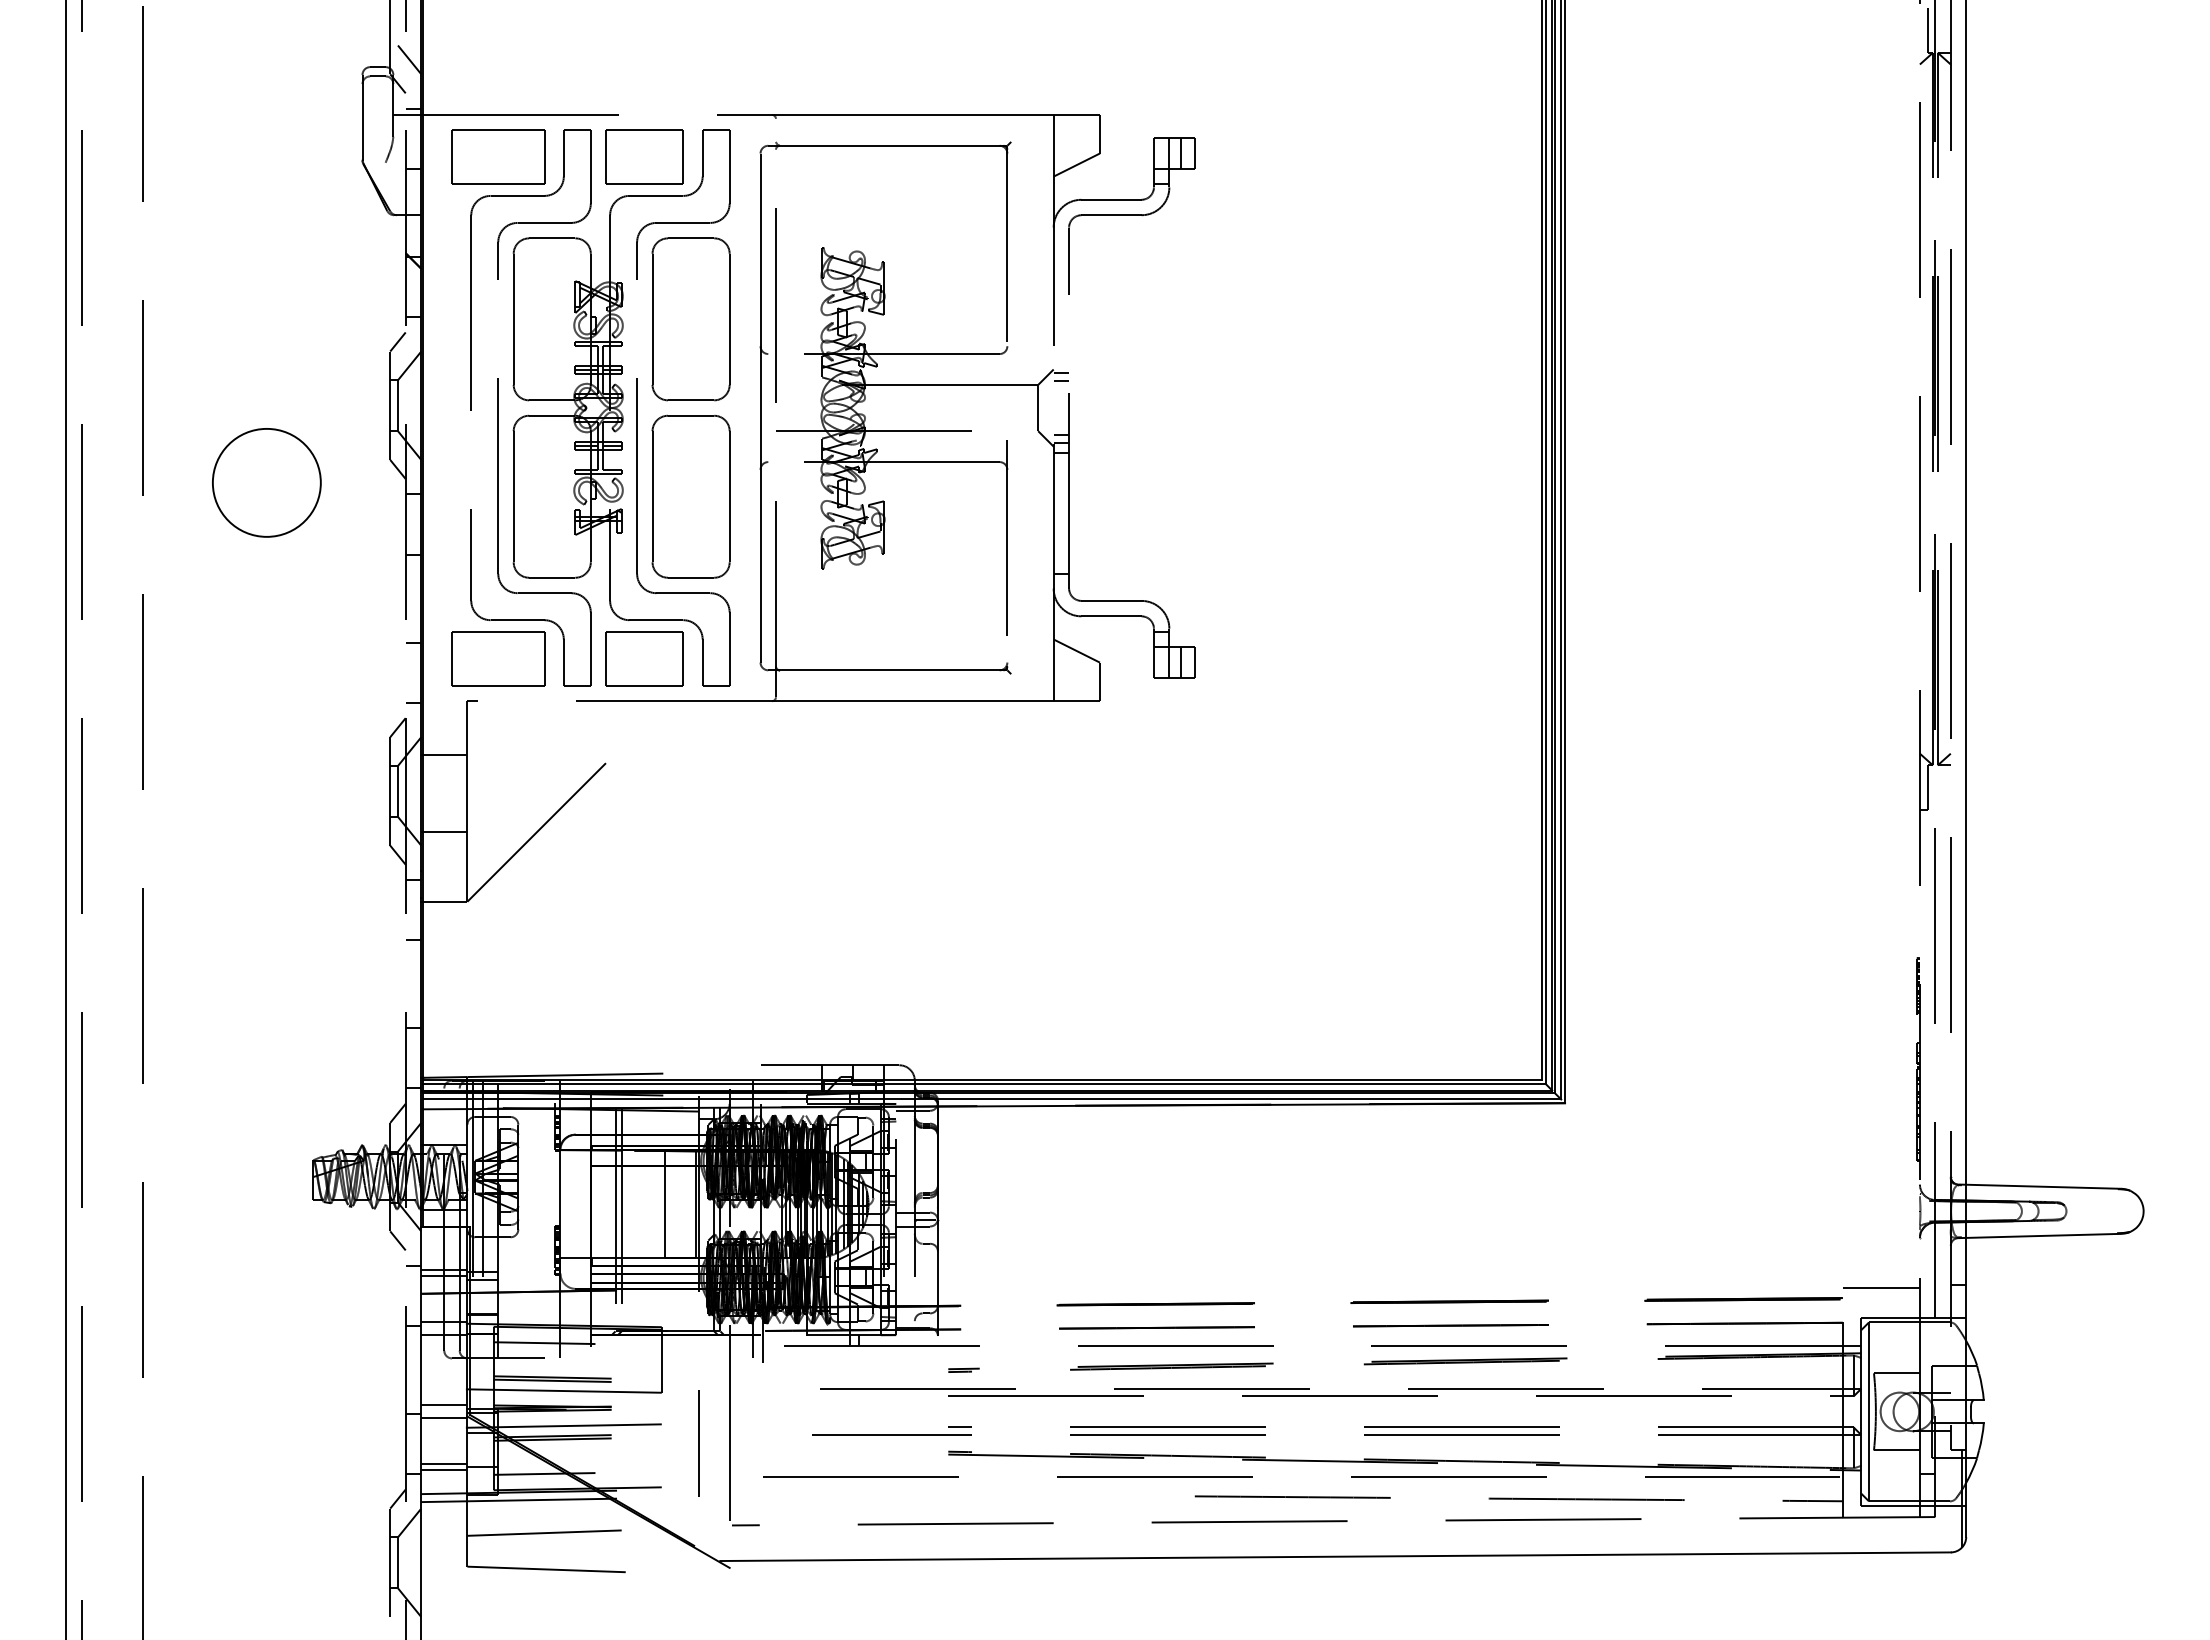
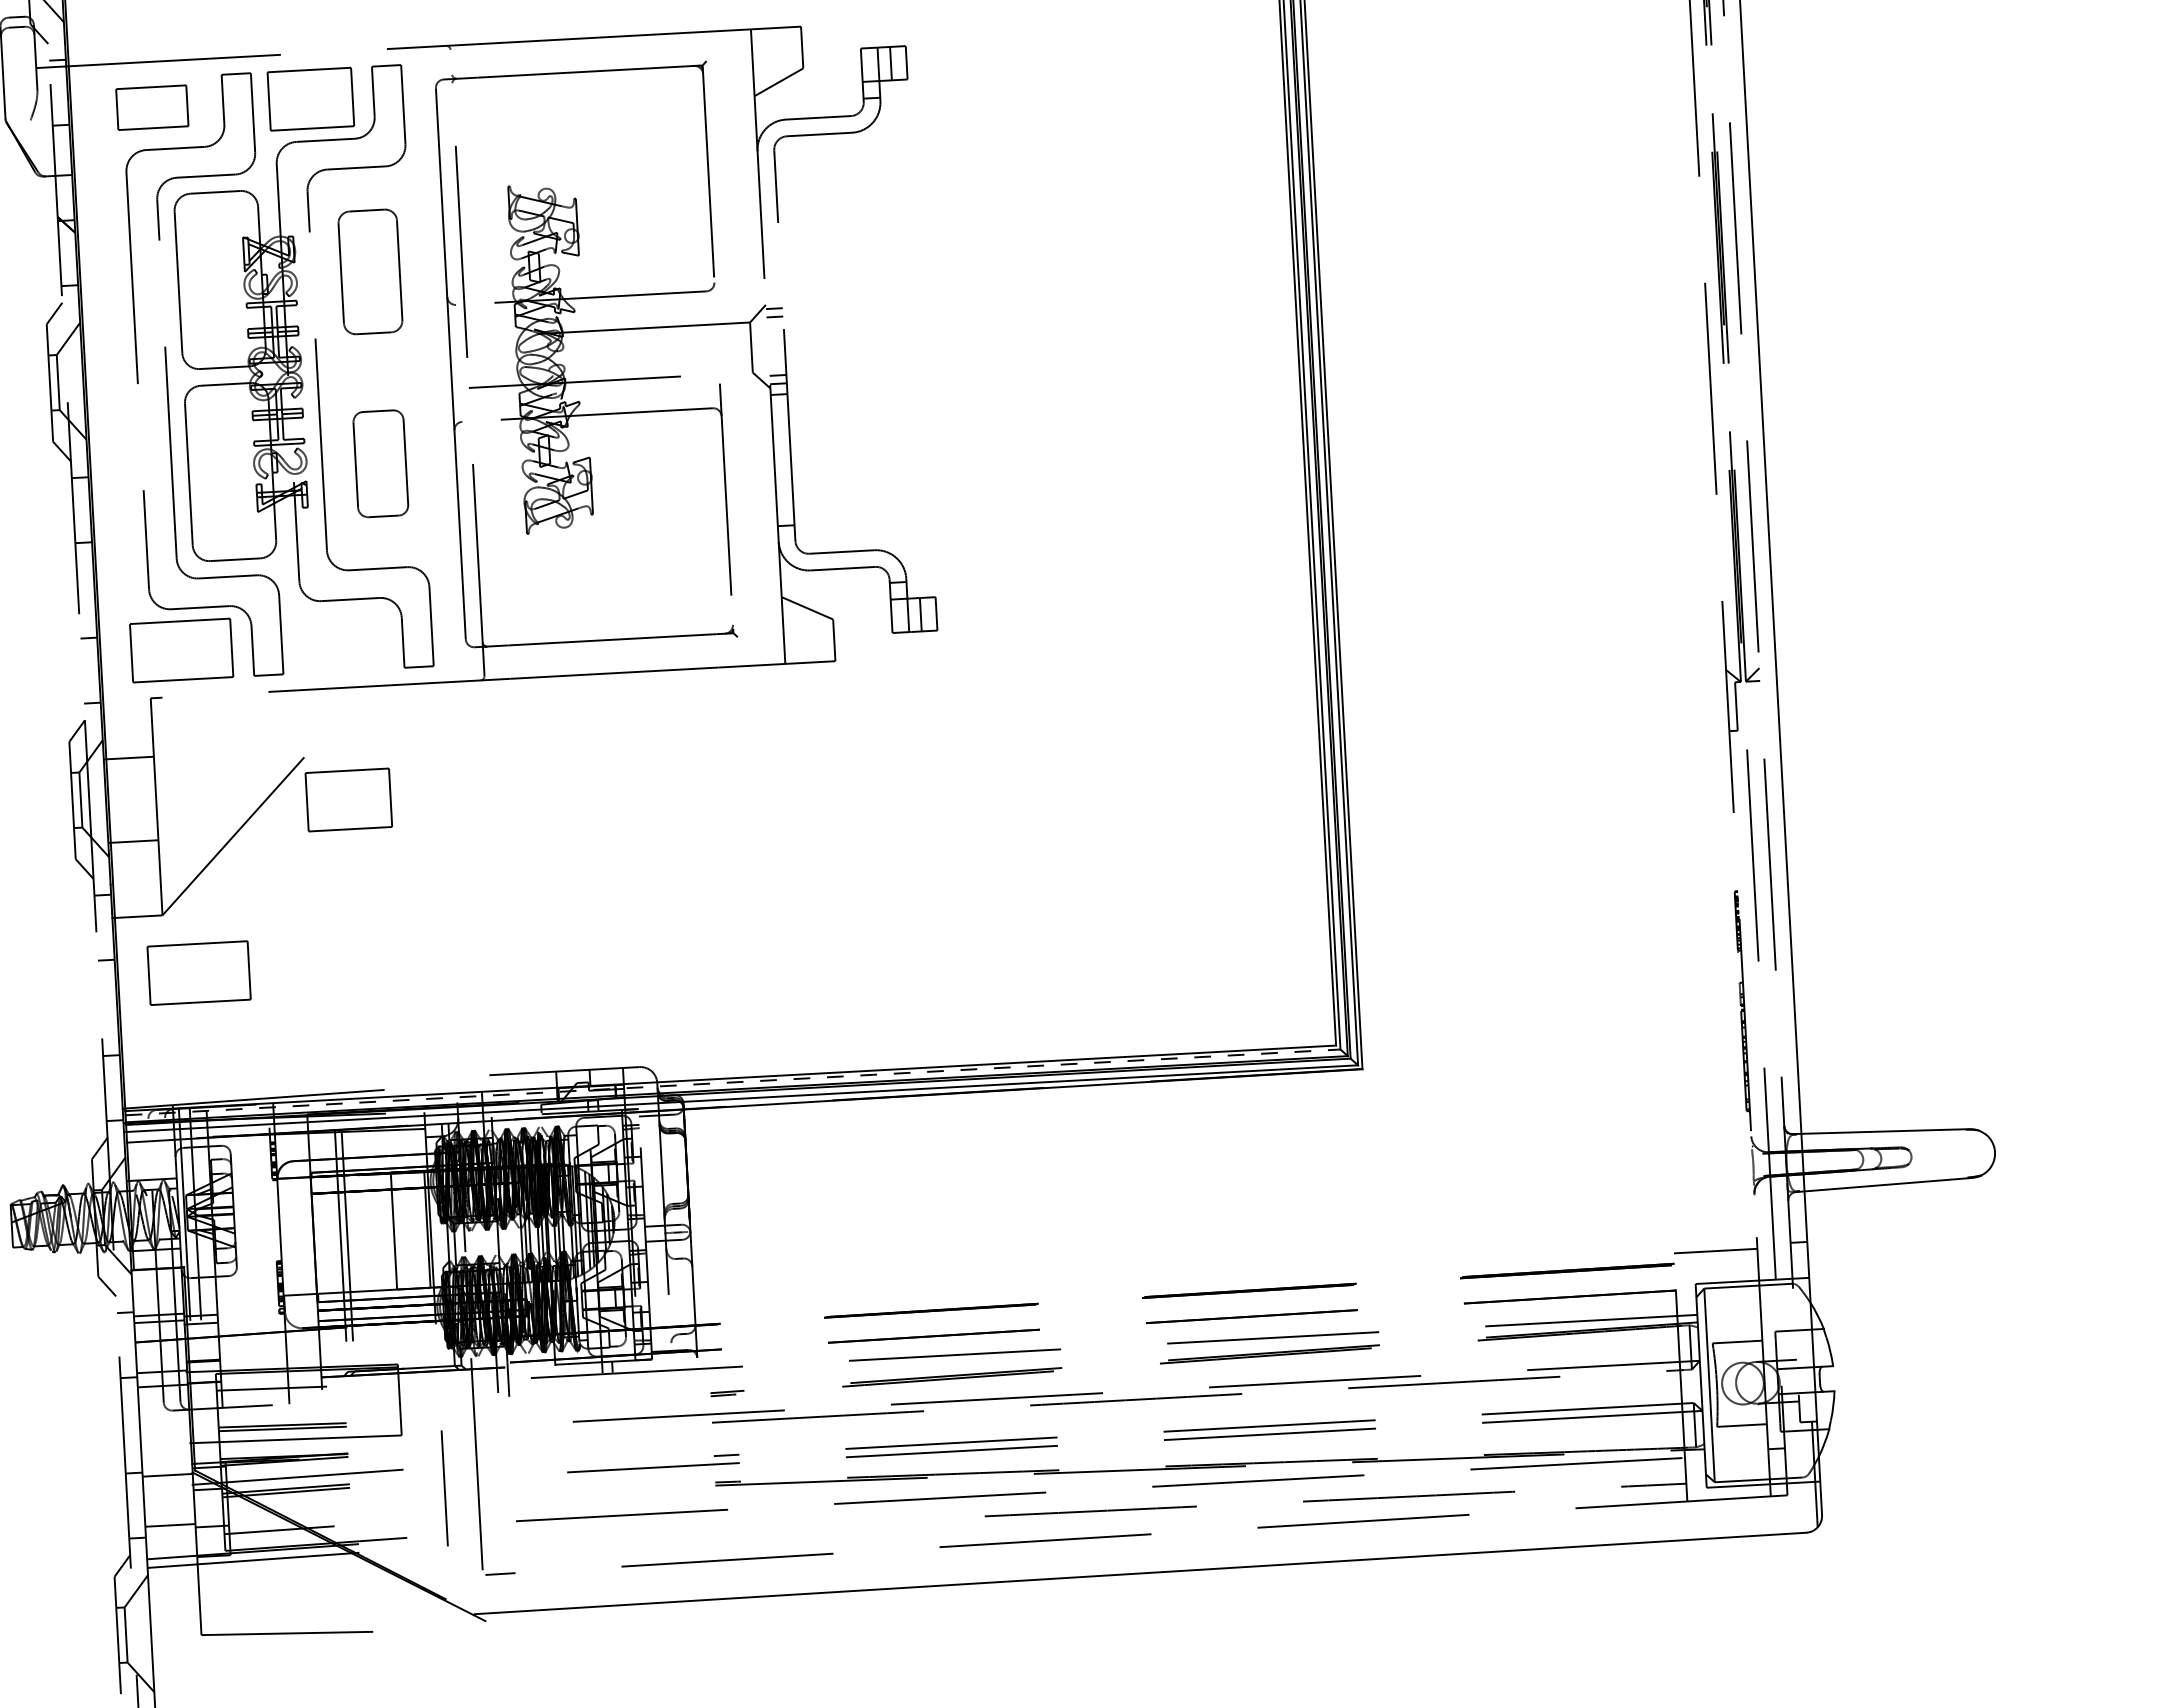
part: (498, 156) -> (152, 106), size x0.7
part: (690, 319) -> (369, 272), size x0.7
part: (690, 496) -> (380, 463), size x0.6
part: (644, 658) -> (348, 799), moved
part: (498, 956) -> (199, 972), added
line: (985, 1084) -> (734, 1082), solid -> dashed
line: (444, 1404) -> (167, 1460), removed
line: (444, 1470) -> (171, 1532), removed
line: (544, 1532) -> (282, 1593), removed

